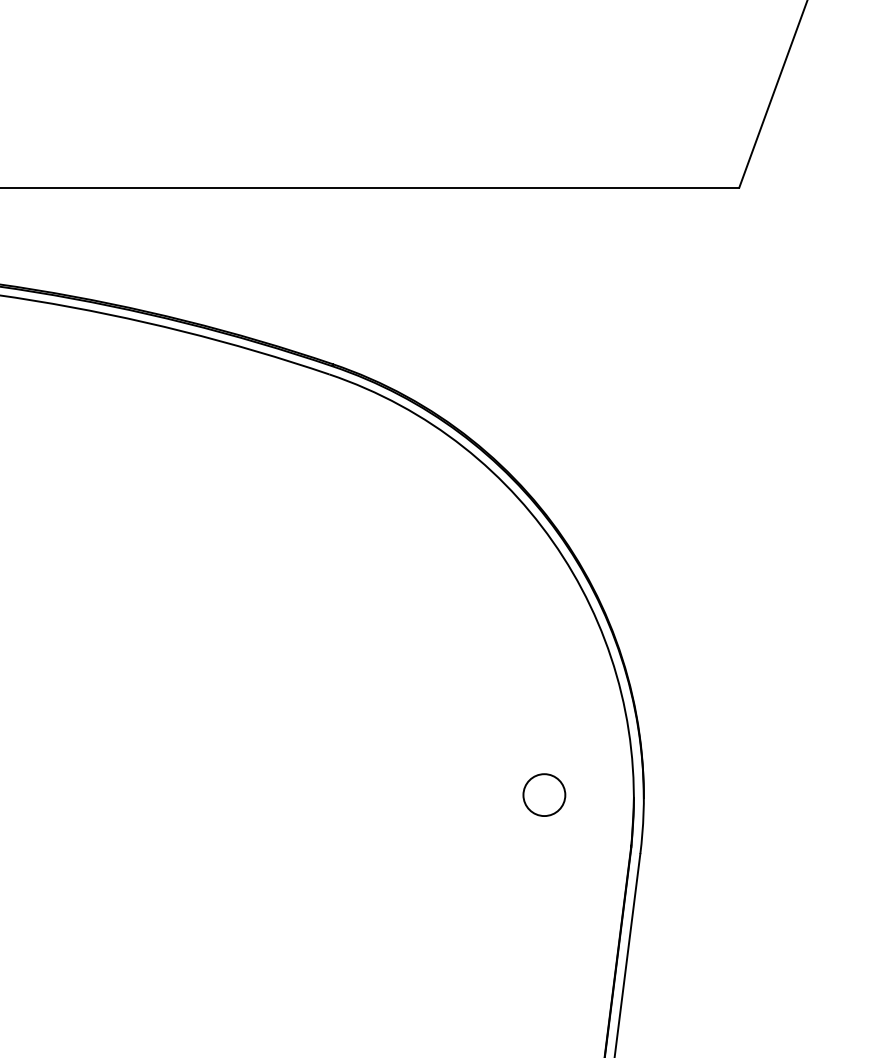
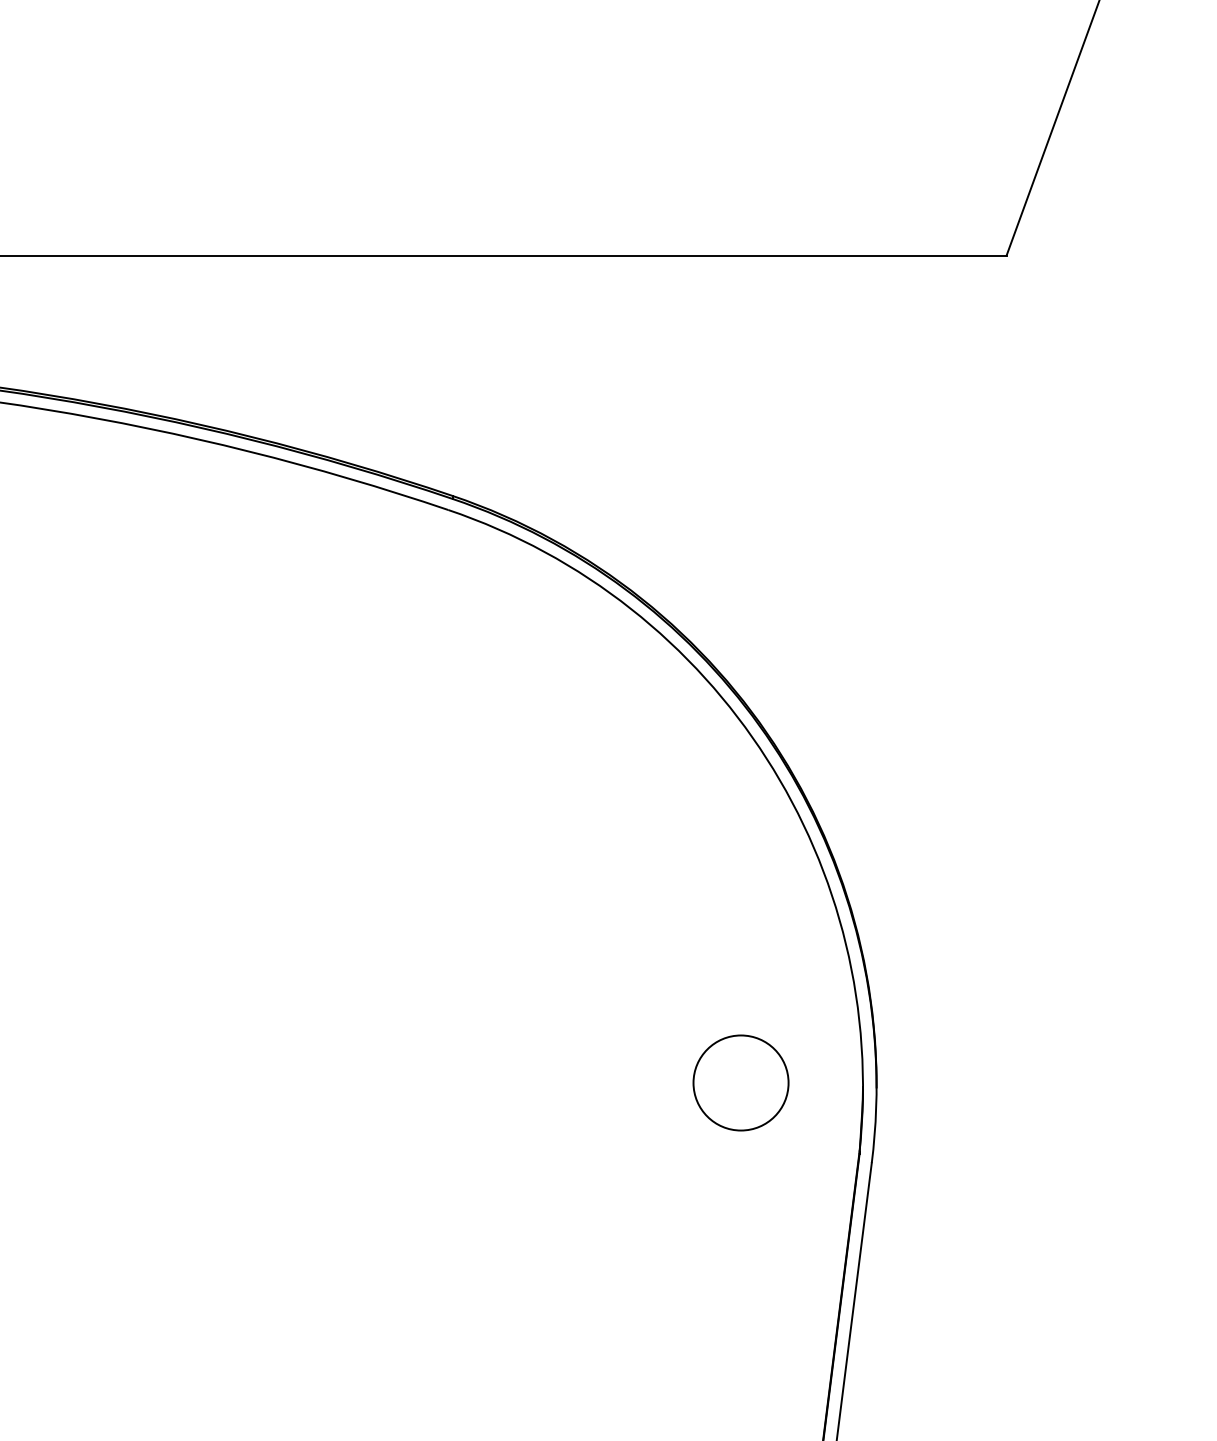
circle: (544, 794) -> (741, 1082), size x1.67

